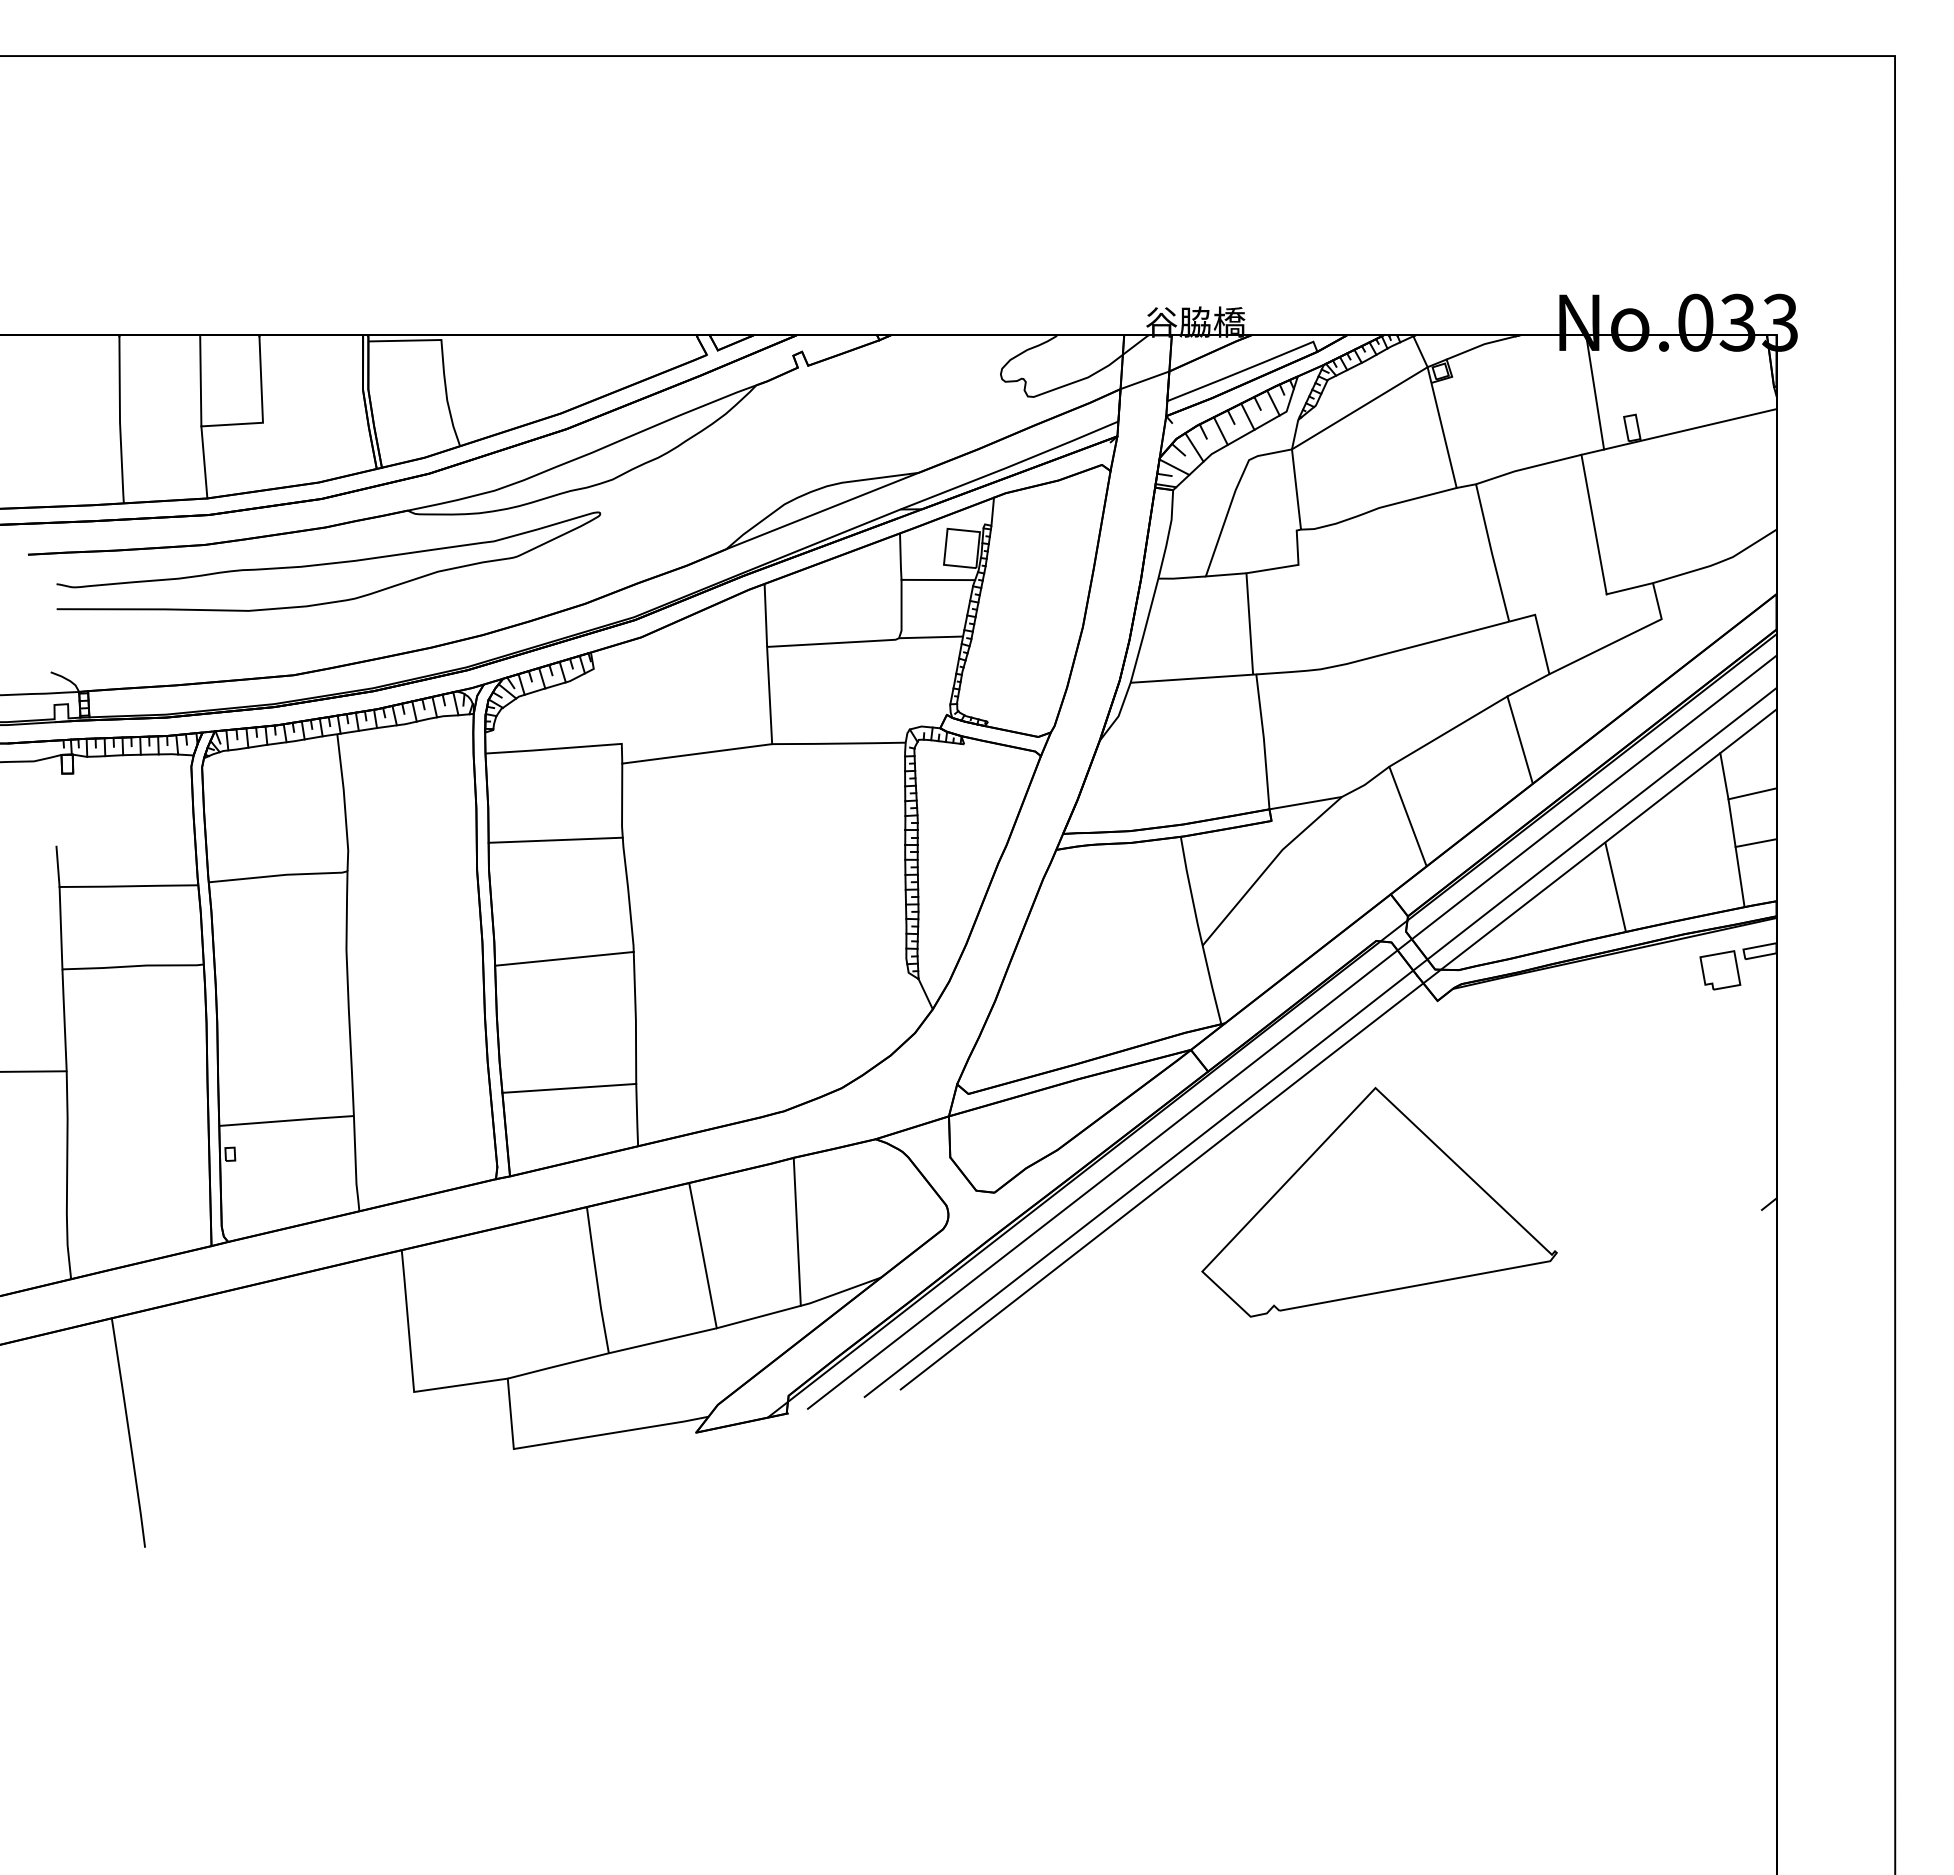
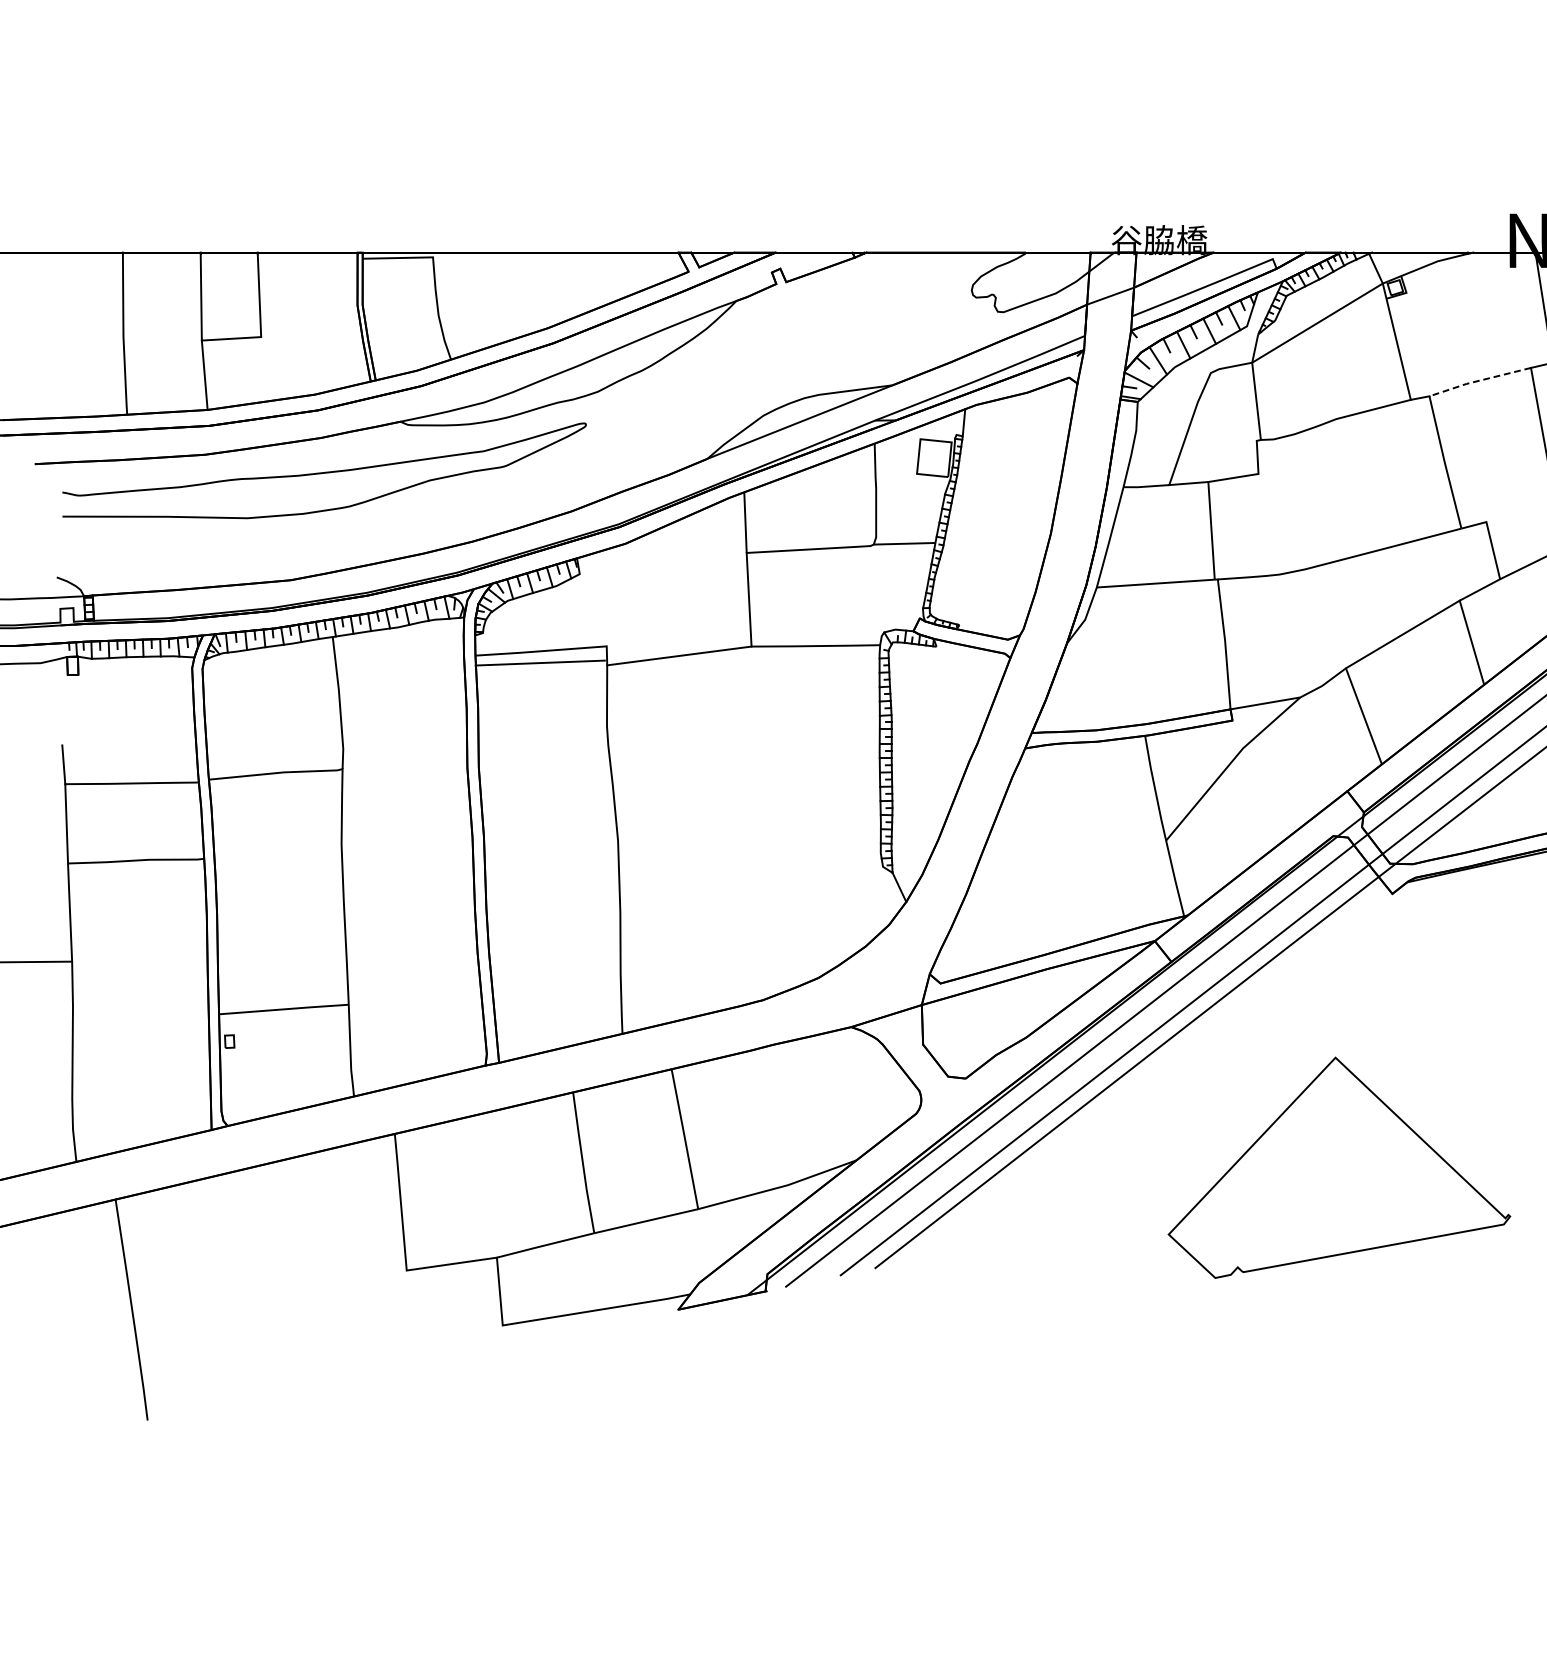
line: (1527, 468) -> (1479, 381), solid -> dashed
line: (938, 579) -> (911, 488), removed
line: (555, 839) -> (540, 662), moved
line: (564, 958) -> (551, 853), removed
line: (569, 1087) -> (556, 977), removed
part: (1379, 1202) -> (1339, 1167), moved
line: (796, 1231) -> (775, 1115), removed

